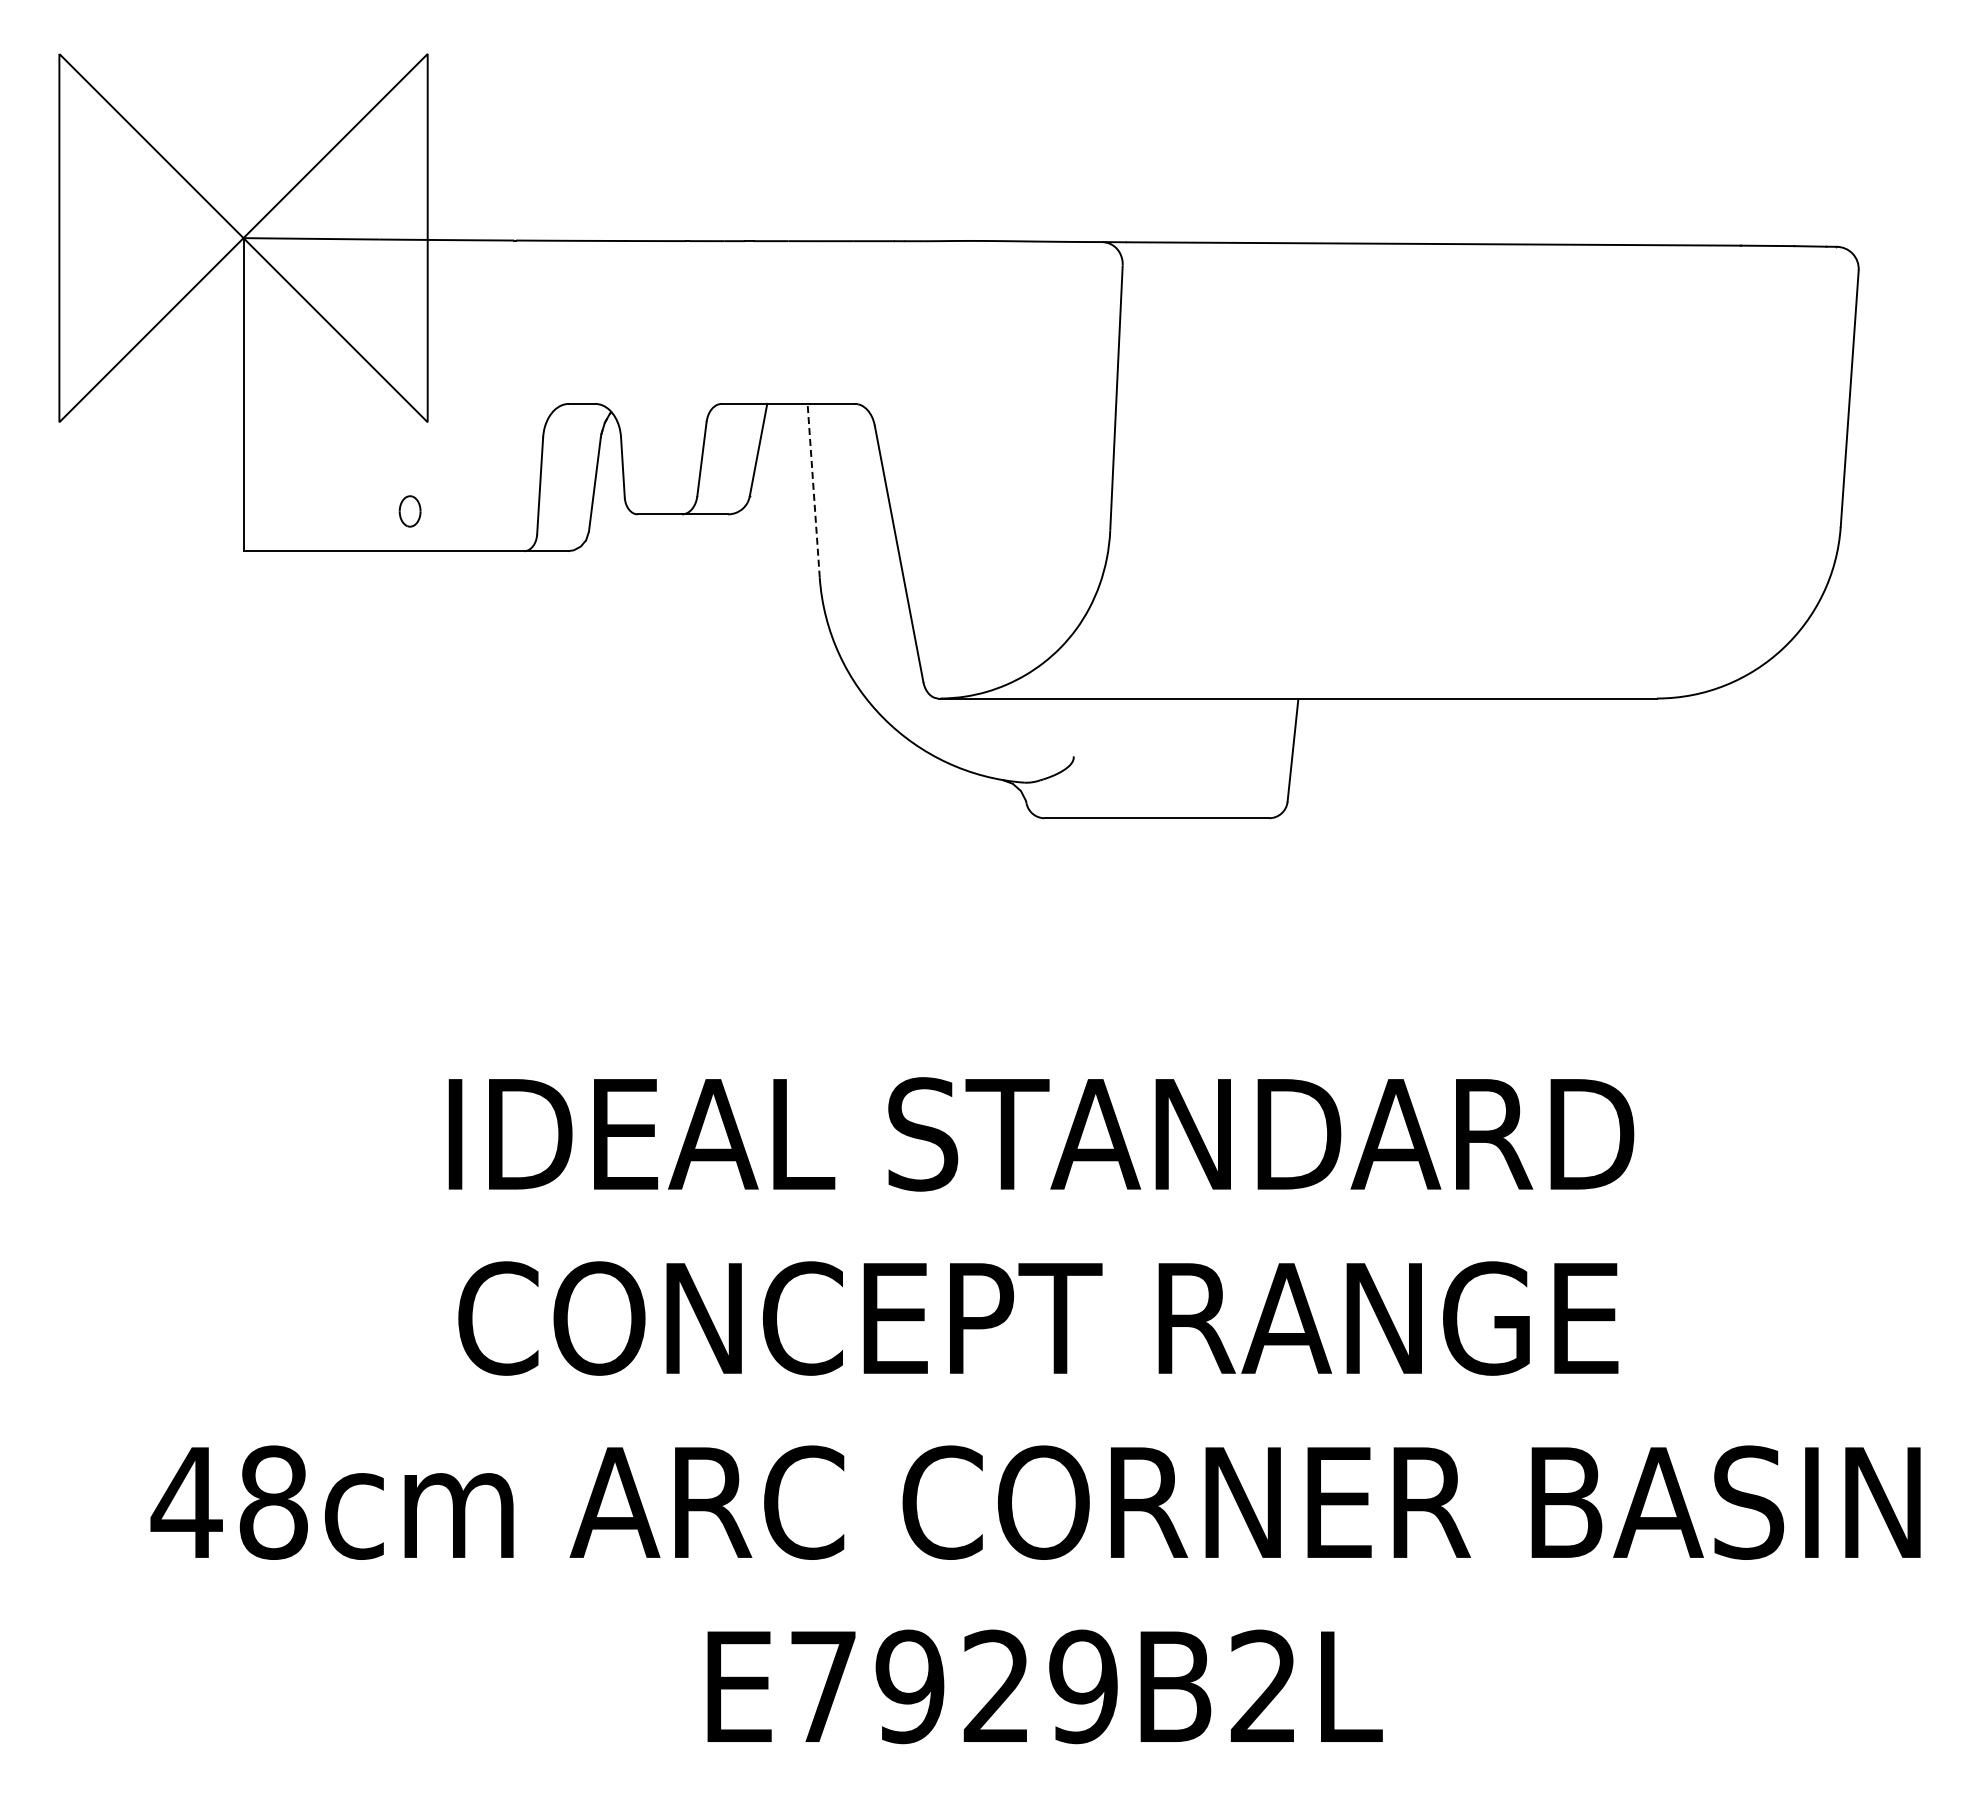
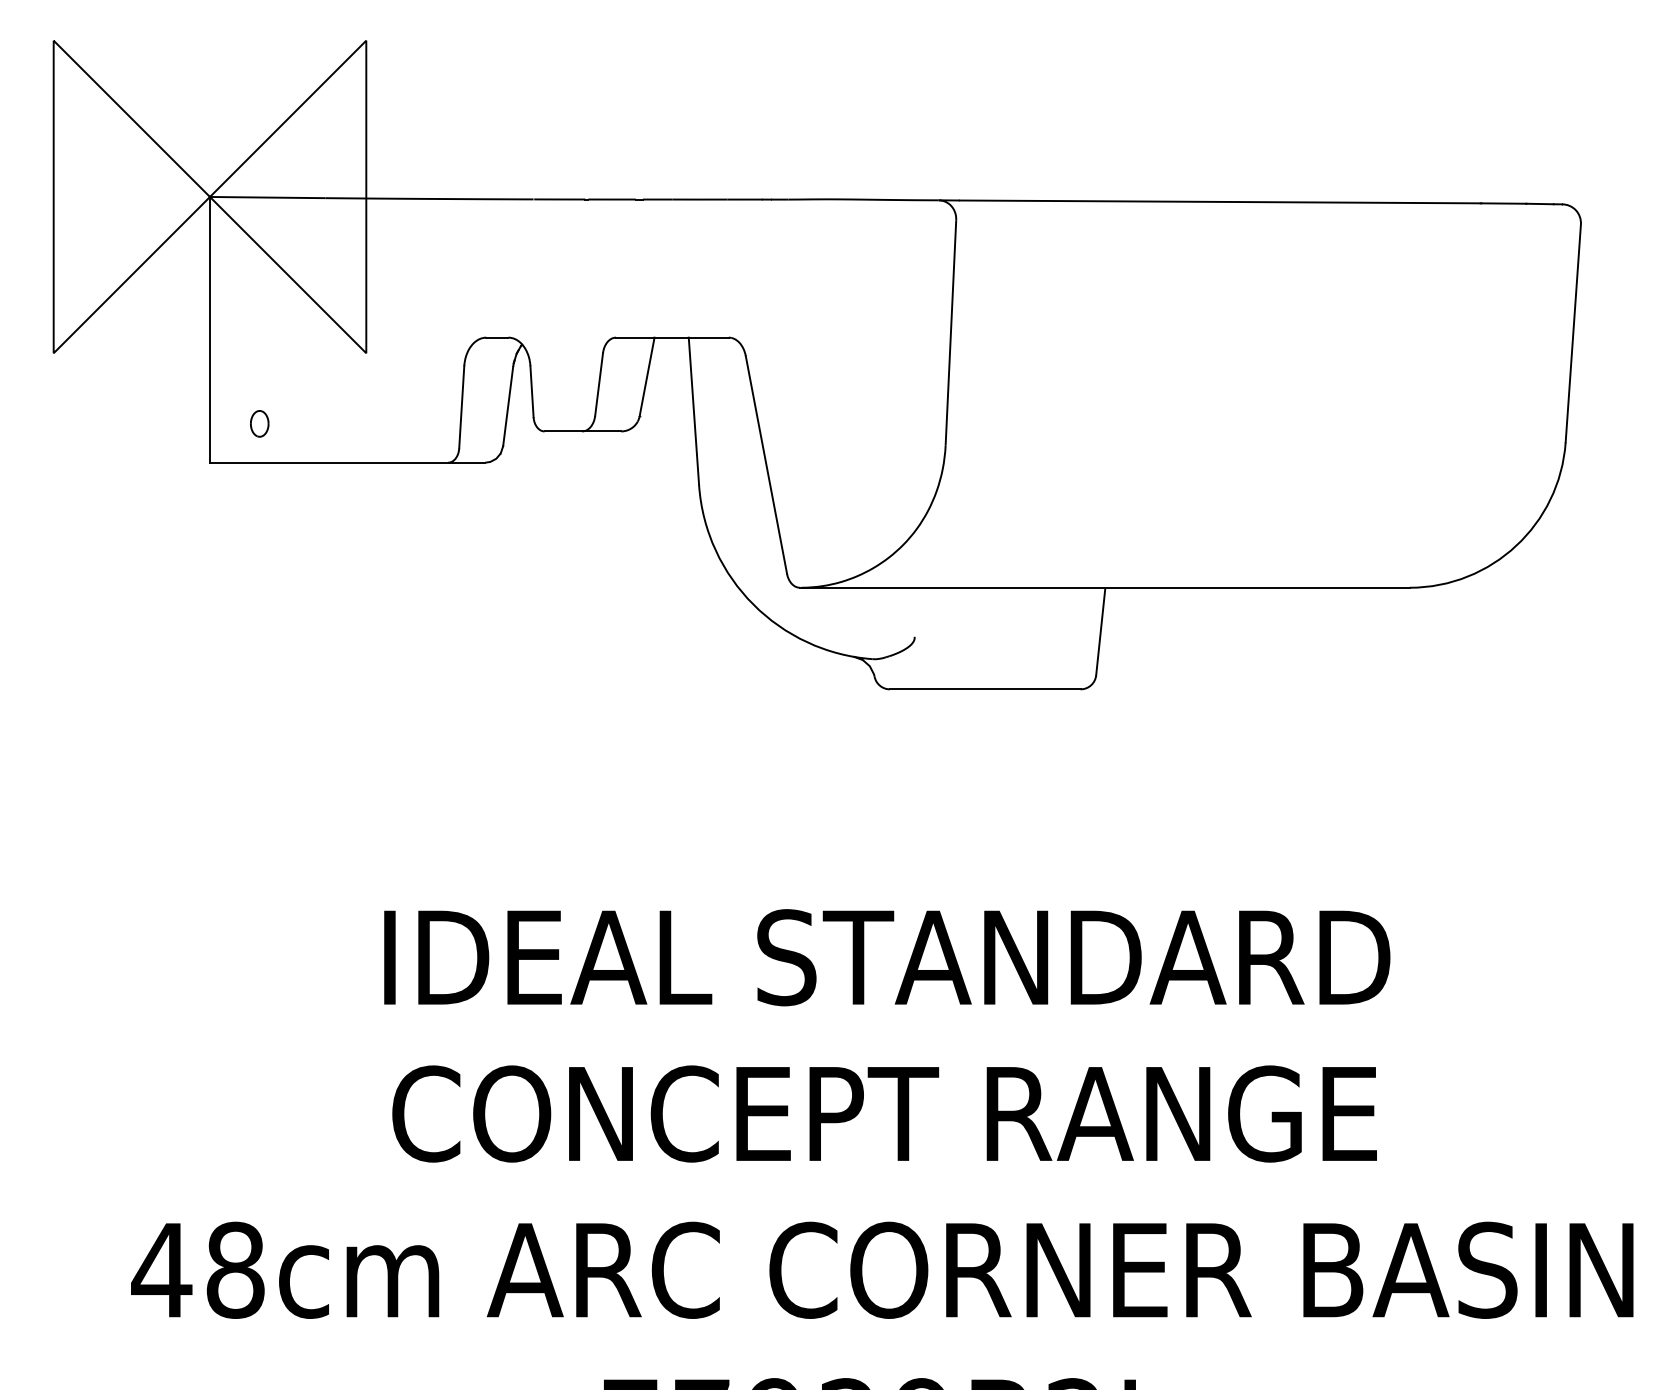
line: (813, 490) -> (693, 411), dashed -> solid
part: (409, 511) -> (259, 423), moved

